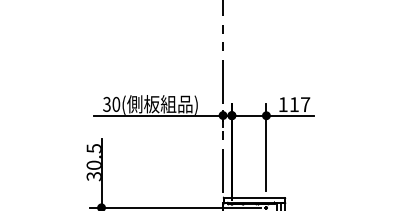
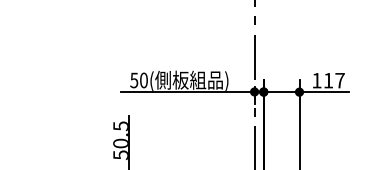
text: (106, 103) -> (133, 79), 30( -> 50(
text: (93, 176) -> (120, 155), 30.5 -> 50.5

